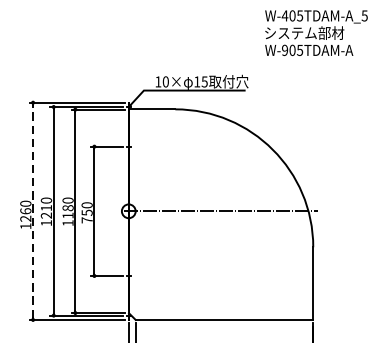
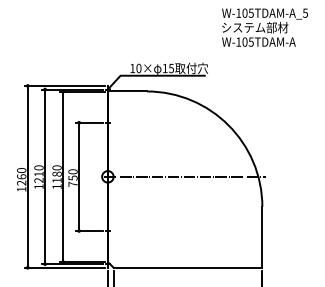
text: (284, 15) -> (238, 12), W-405TDAM-A_5 -> W-105TDAM-A_5
text: (284, 49) -> (238, 41), W-905TDAM-A -> W-105TDAM-A
line: (32, 210) -> (27, 176), dashed -> solid

